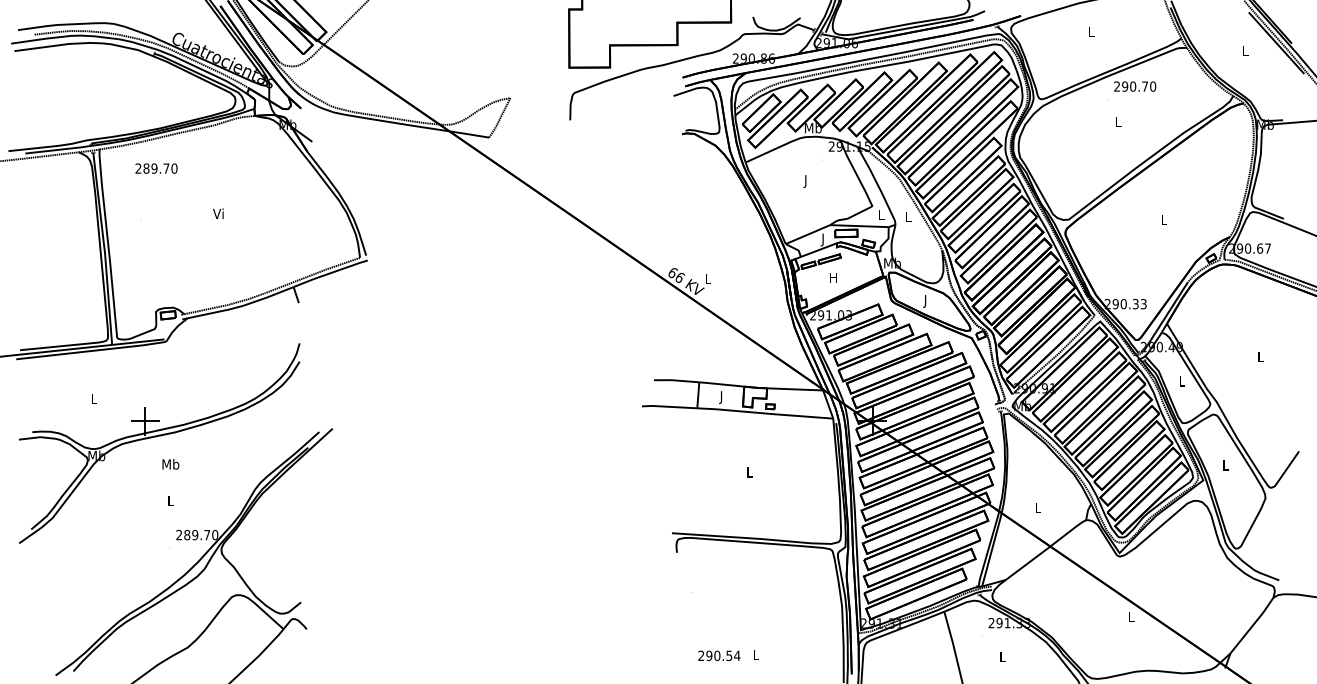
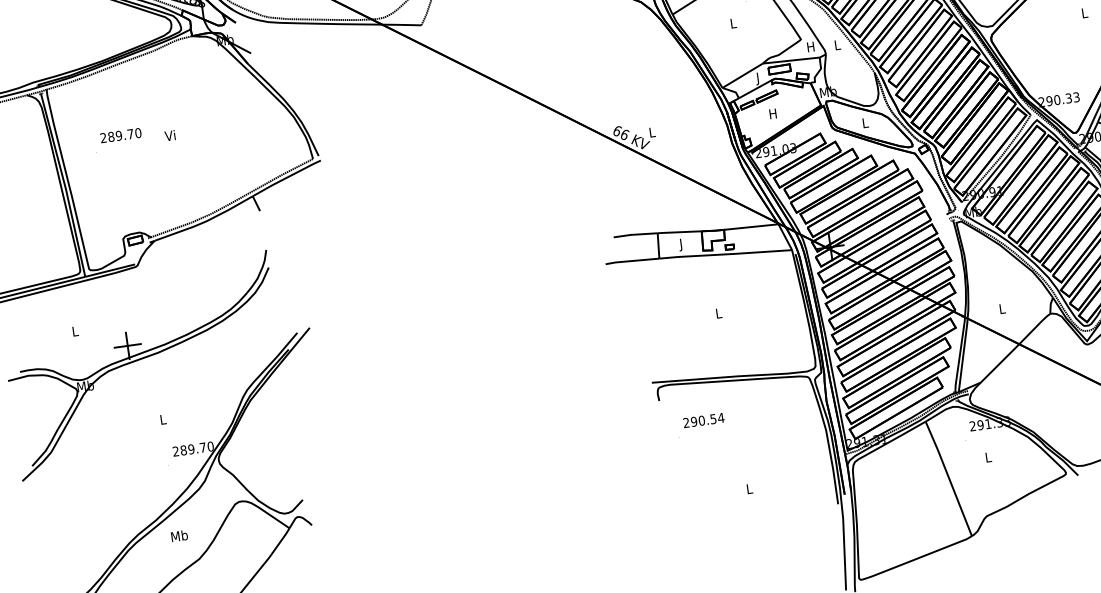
text: (156, 168) -> (120, 135), moved
text: (805, 181) -> (733, 24), J -> L
text: (881, 214) -> (811, 46), L -> H
text: (925, 301) -> (865, 124), J -> L
text: (170, 464) -> (179, 536), moved
text: (719, 655) -> (703, 420), moved

